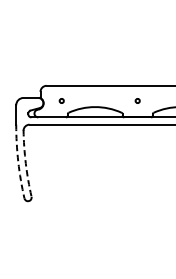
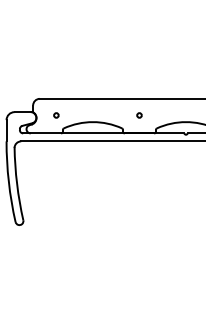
arc: (17, 161) -> (8, 181), dashed -> solid
arc: (26, 163) -> (17, 183), dashed -> solid

